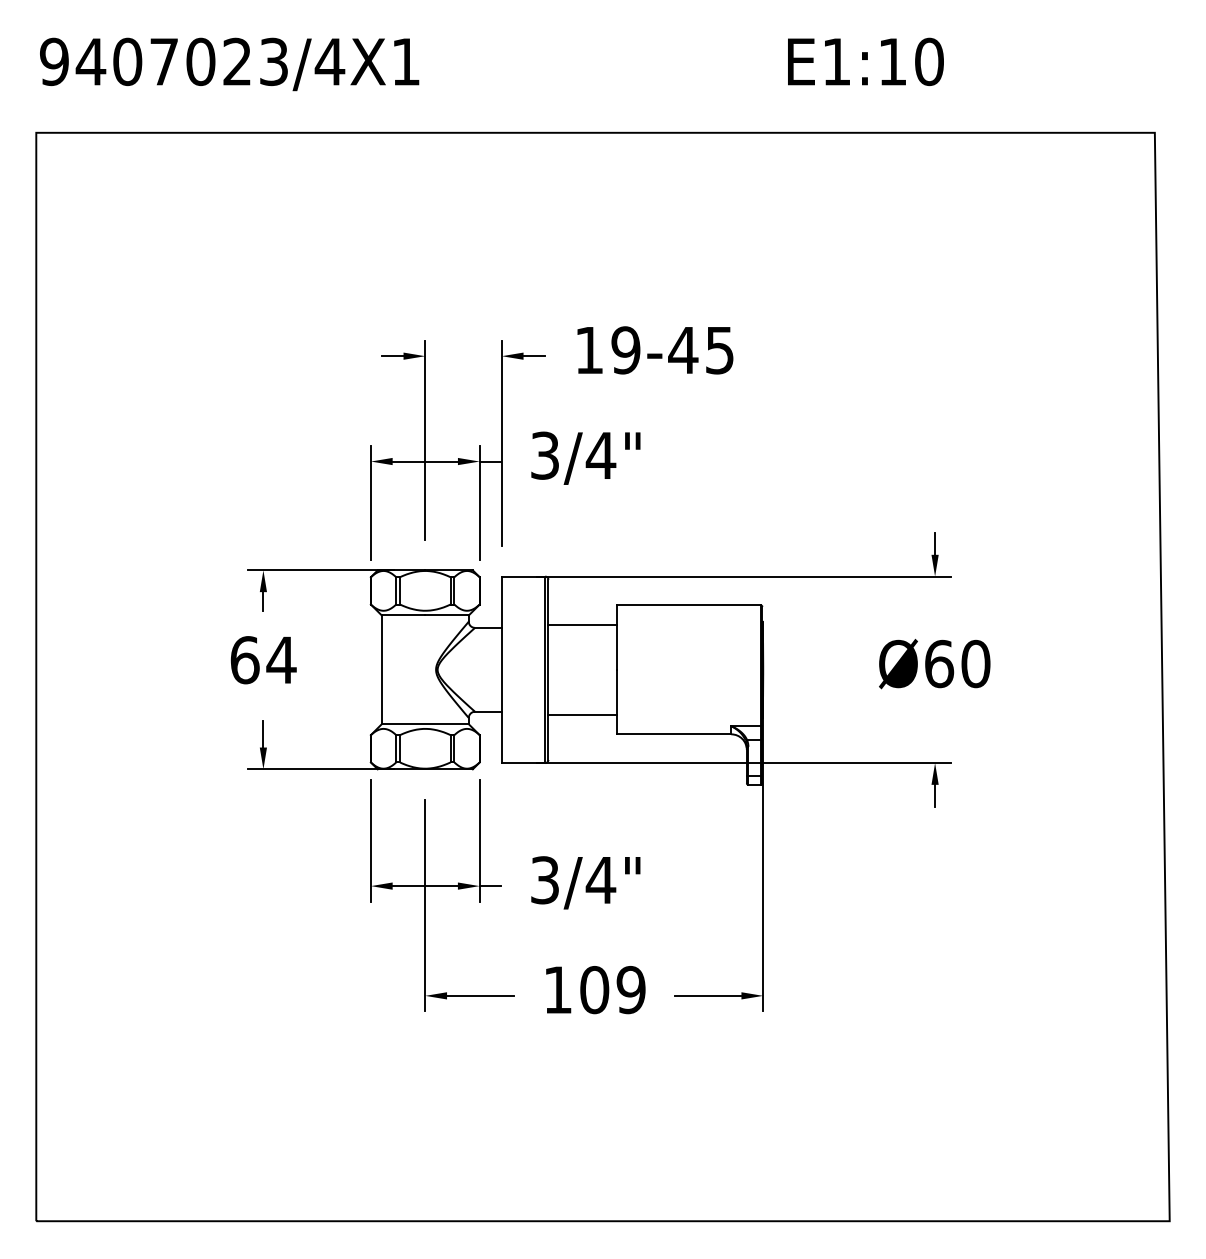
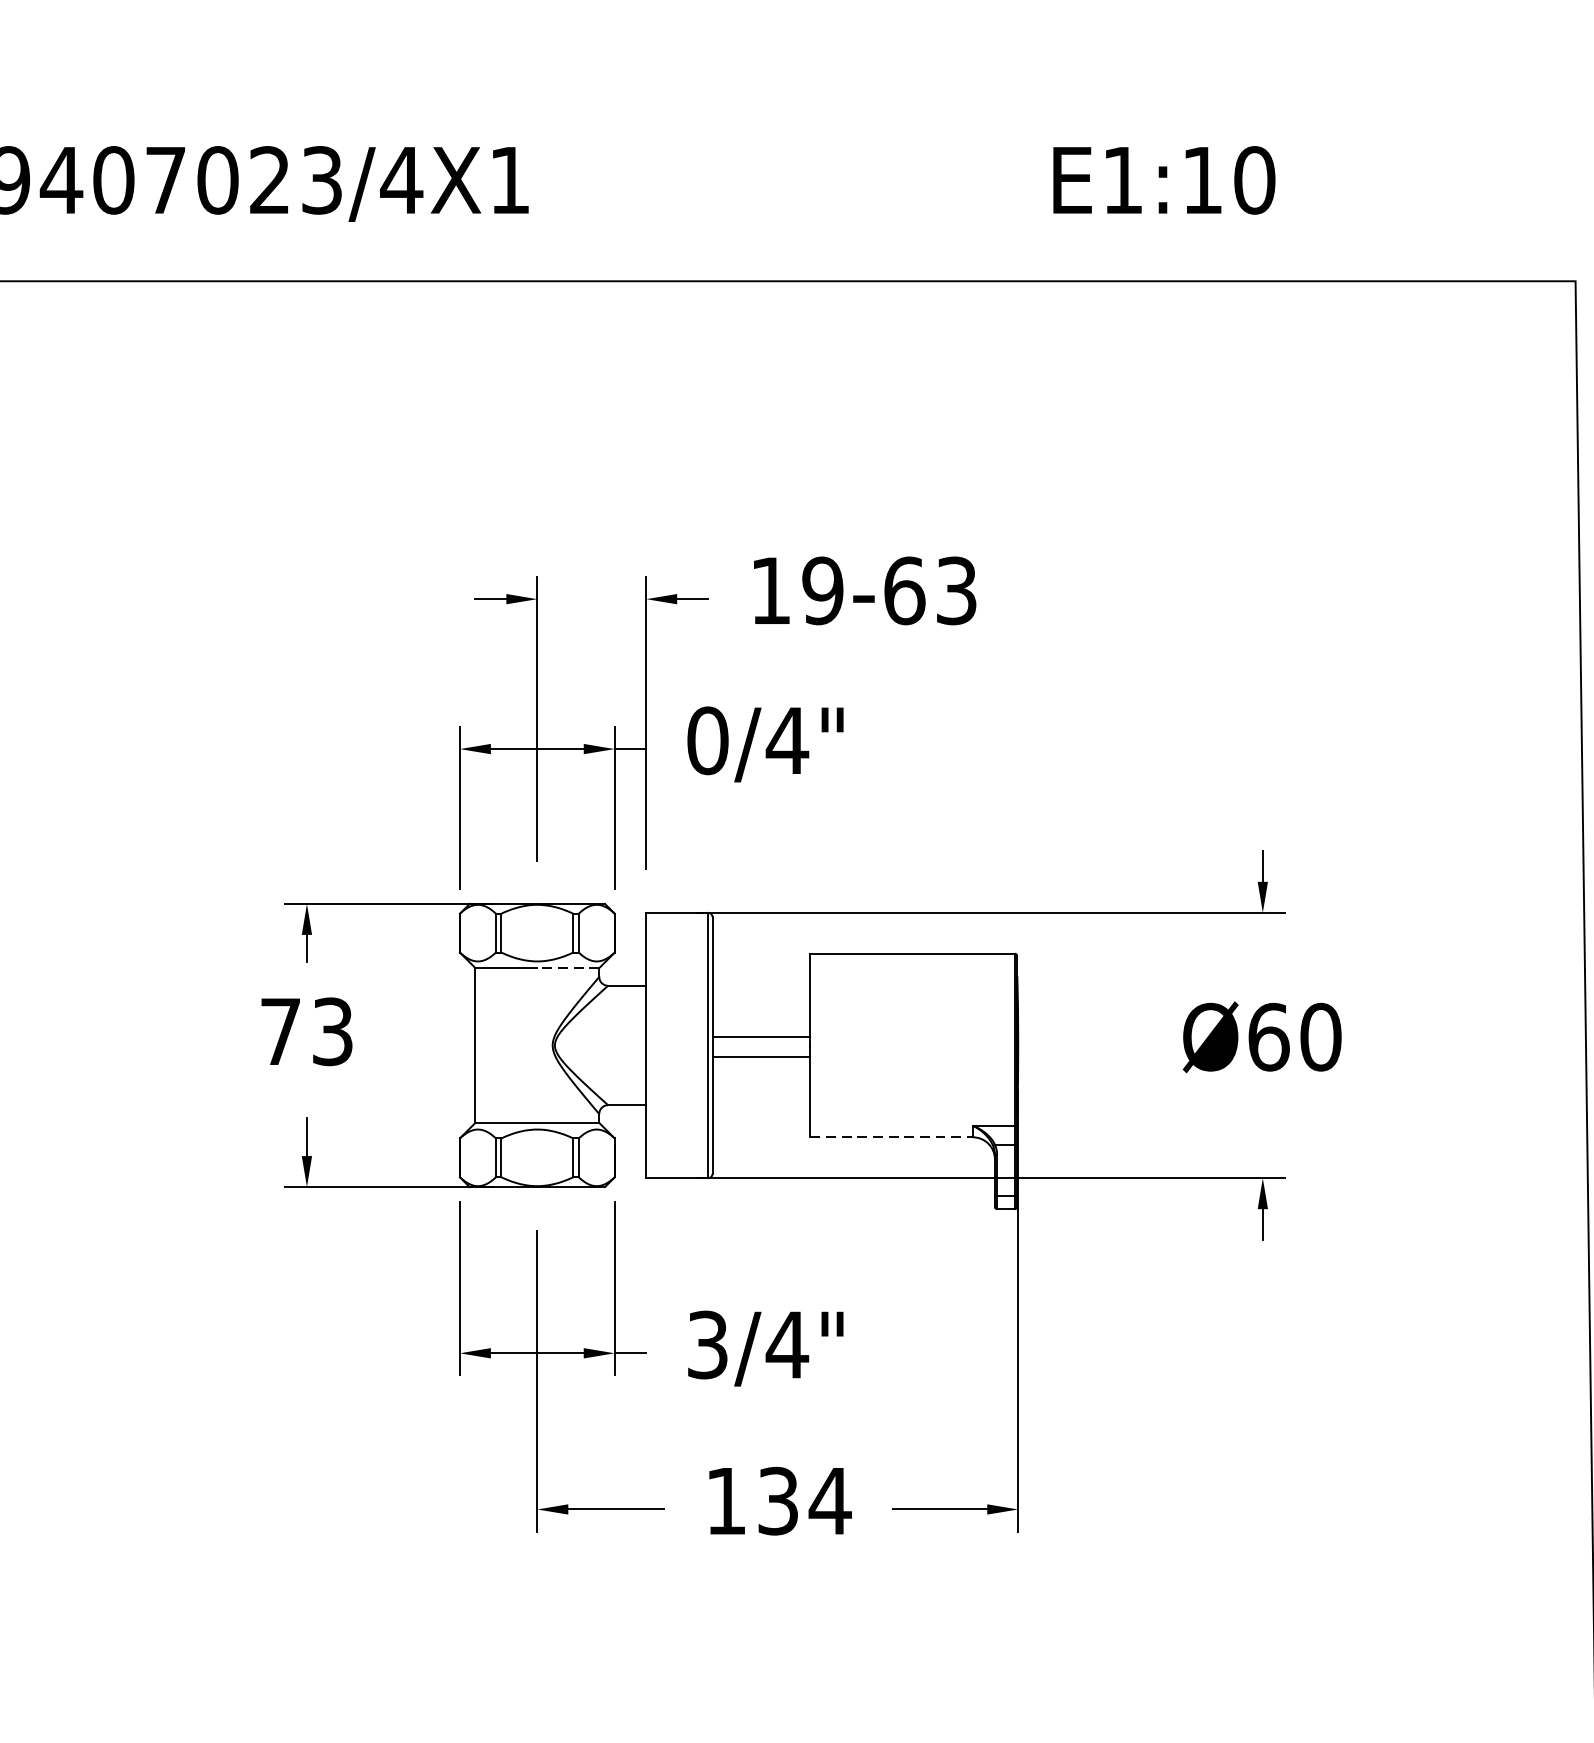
text: (700, 350) -> (928, 591), 19-45 -> 19-63
text: (544, 455) -> (706, 740), 3/4" -> 0/4"
line: (447, 615) -> (568, 968), solid -> dashed
line: (582, 624) -> (761, 1036), moved
text: (263, 660) -> (307, 1032), 64 -> 73
line: (582, 714) -> (761, 1056), moved
line: (674, 734) -> (891, 1137), solid -> dashed
text: (613, 990) -> (805, 1501), 109 -> 134

